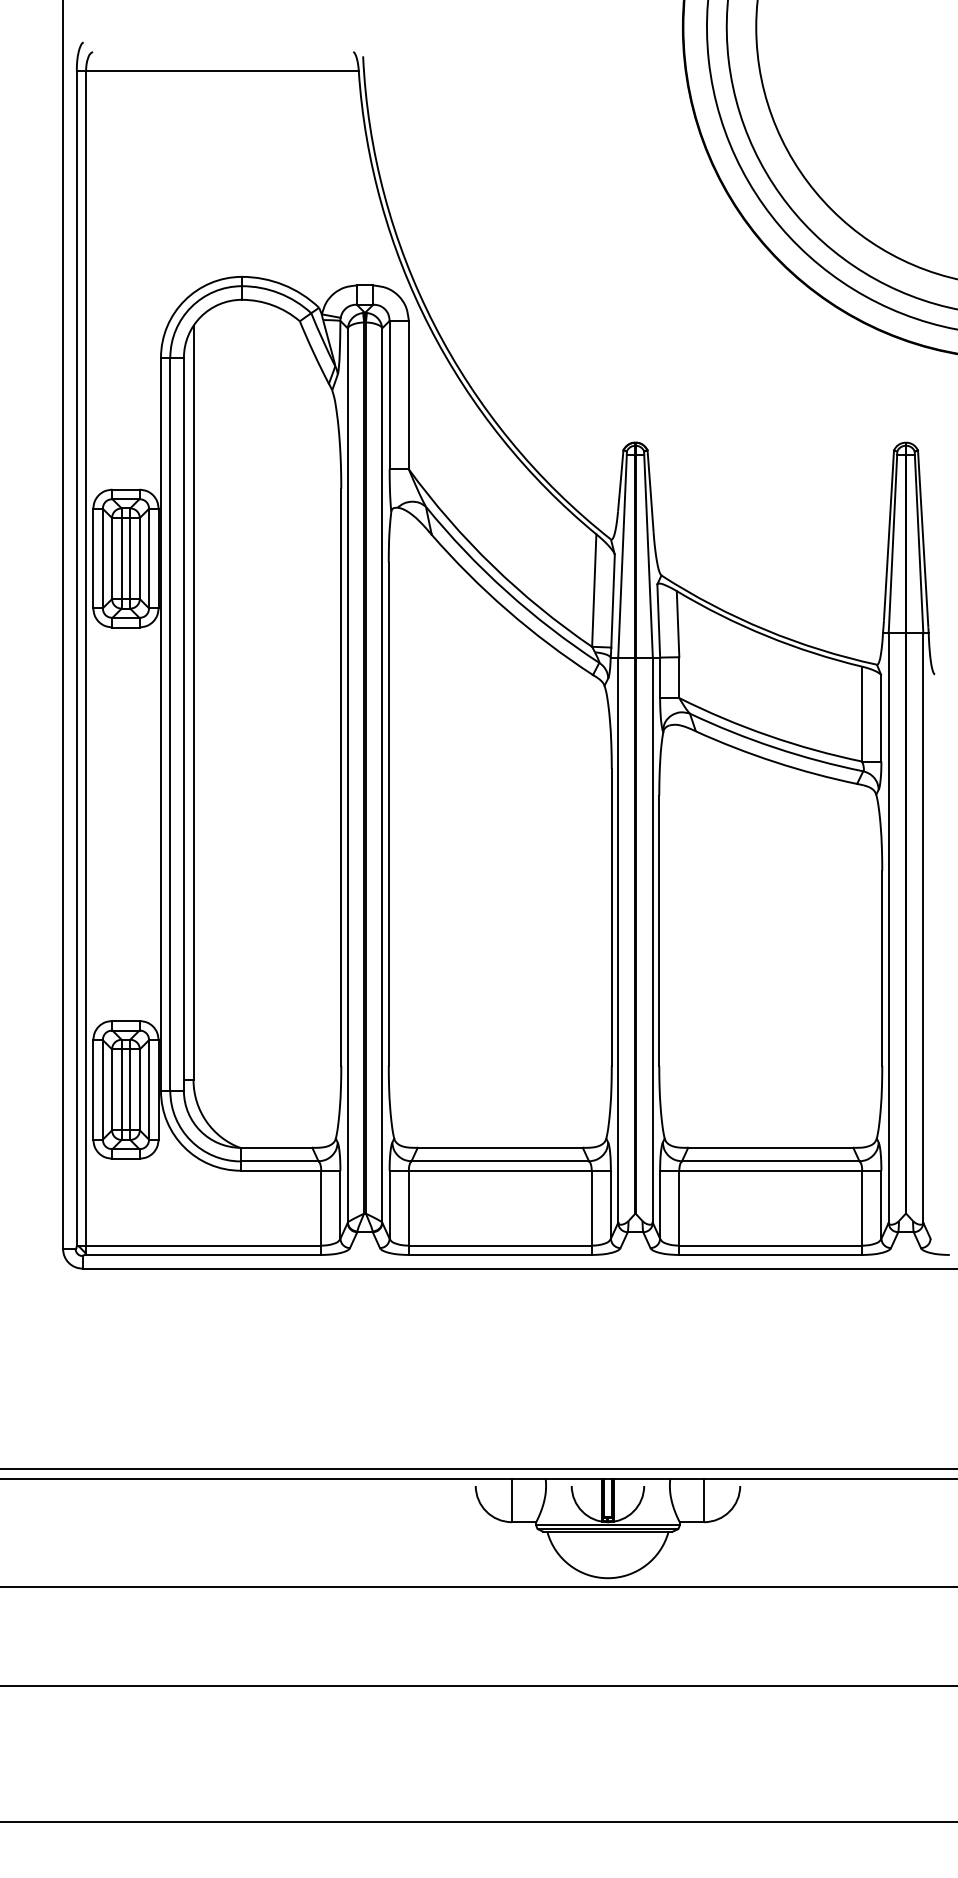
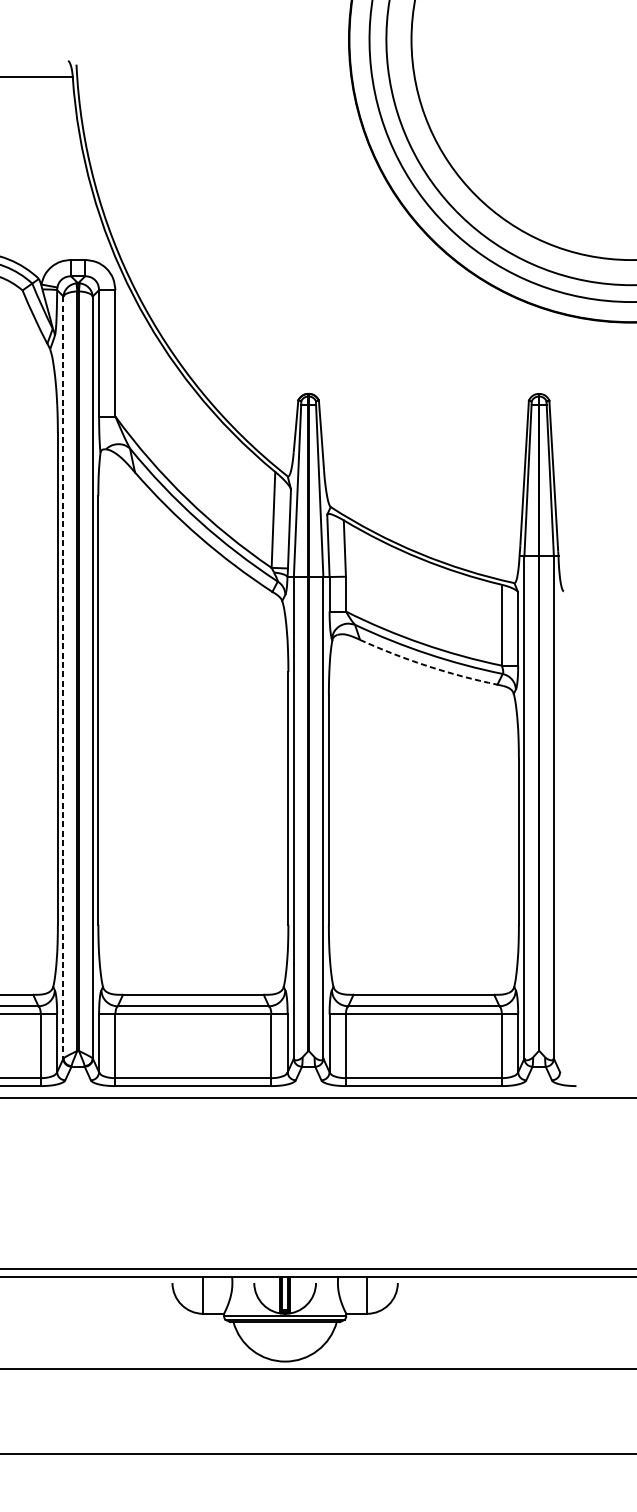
arc: (775, 762) -> (427, 666), solid -> dashed
line: (347, 775) -> (63, 677), solid -> dashed

